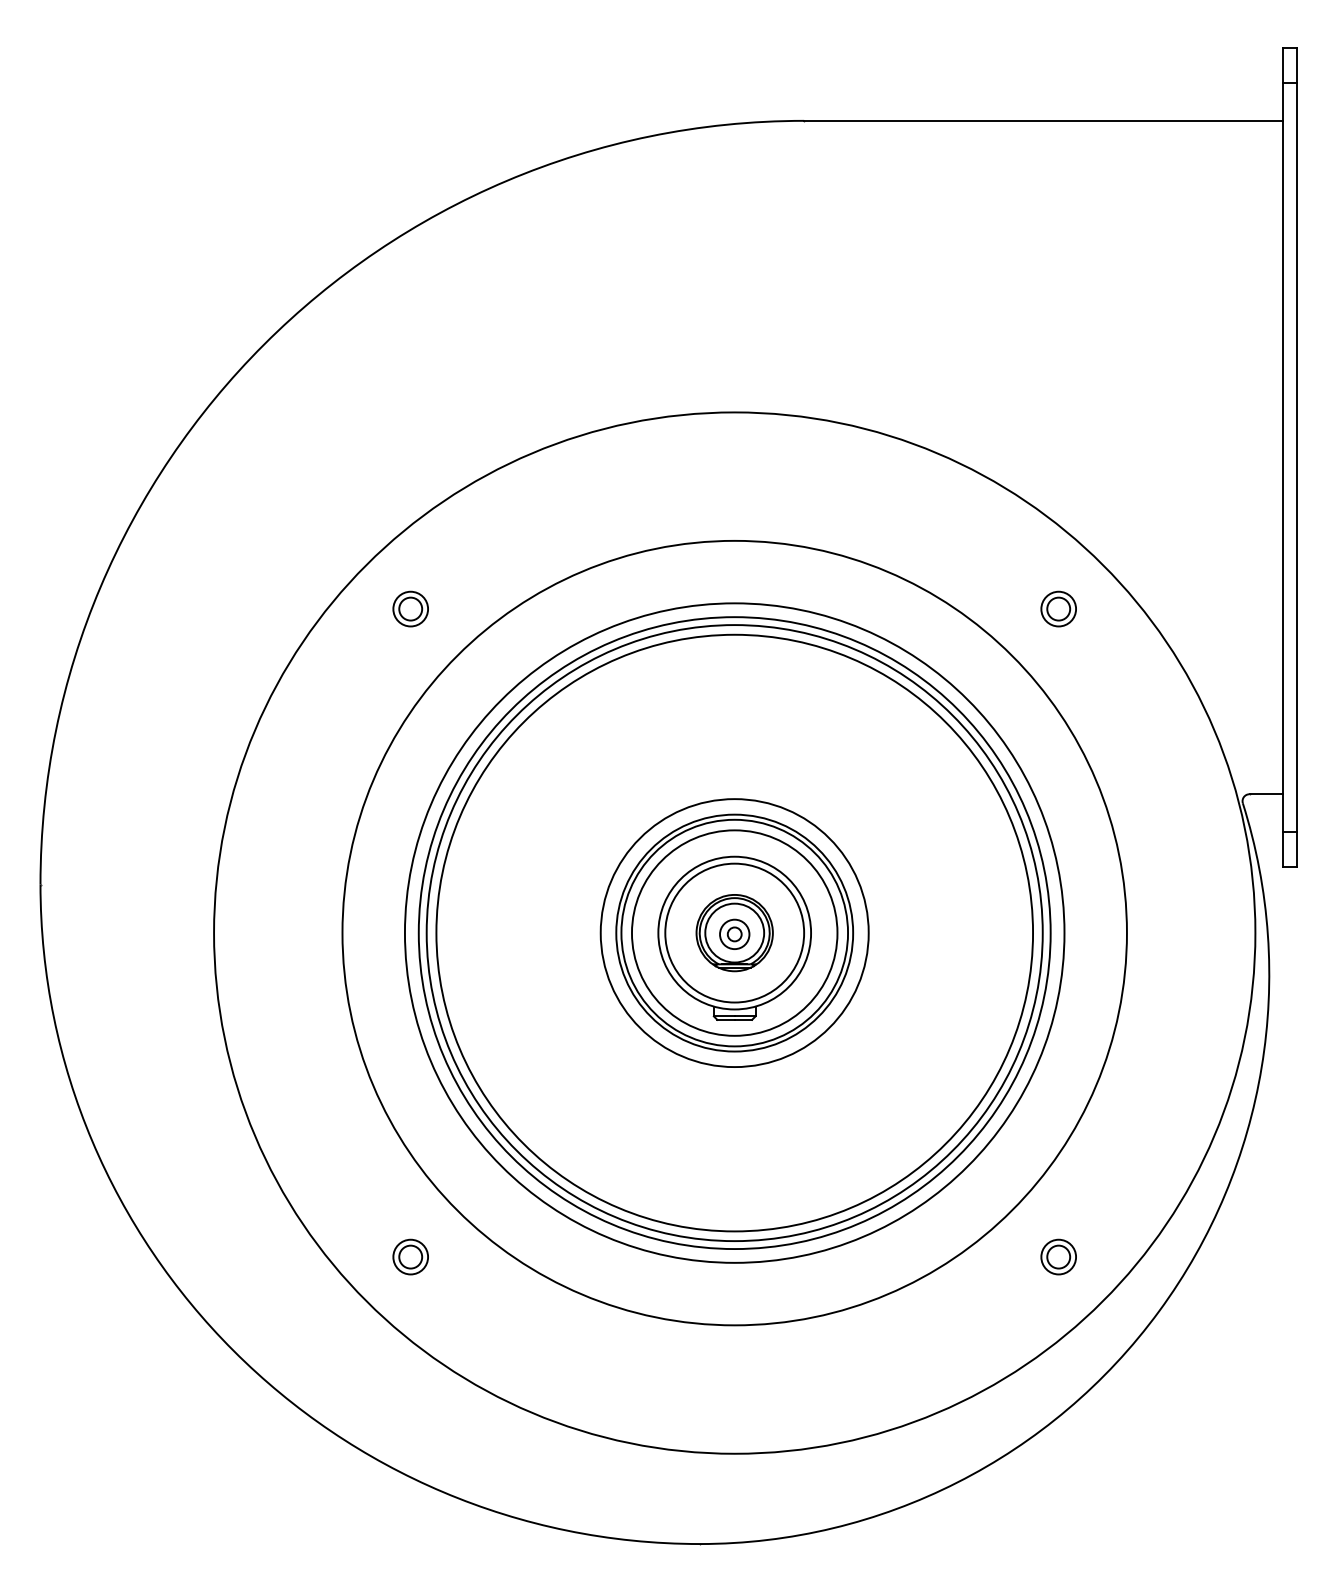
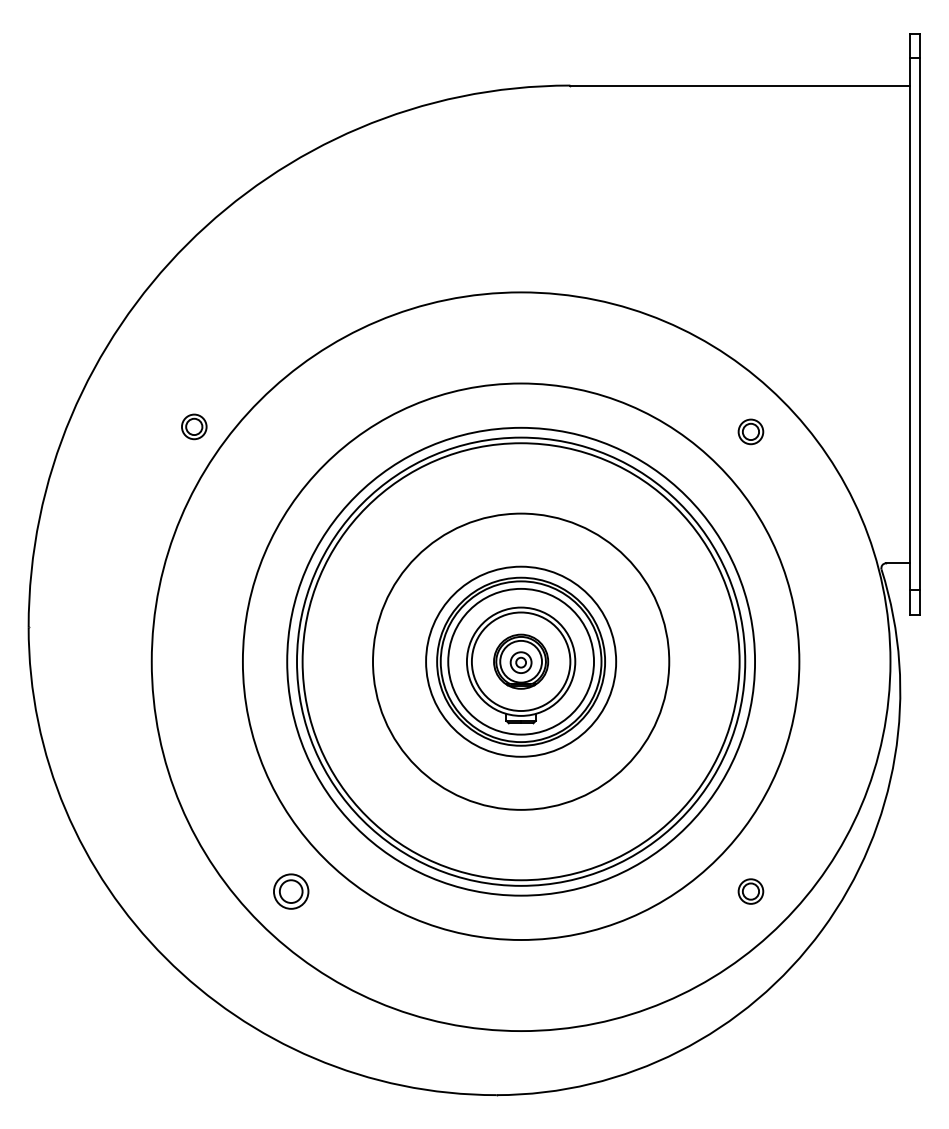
part: (411, 608) -> (194, 426), moved
circle: (733, 932) -> (520, 661), size x0.7
part: (411, 1256) -> (291, 891), size x1.4

